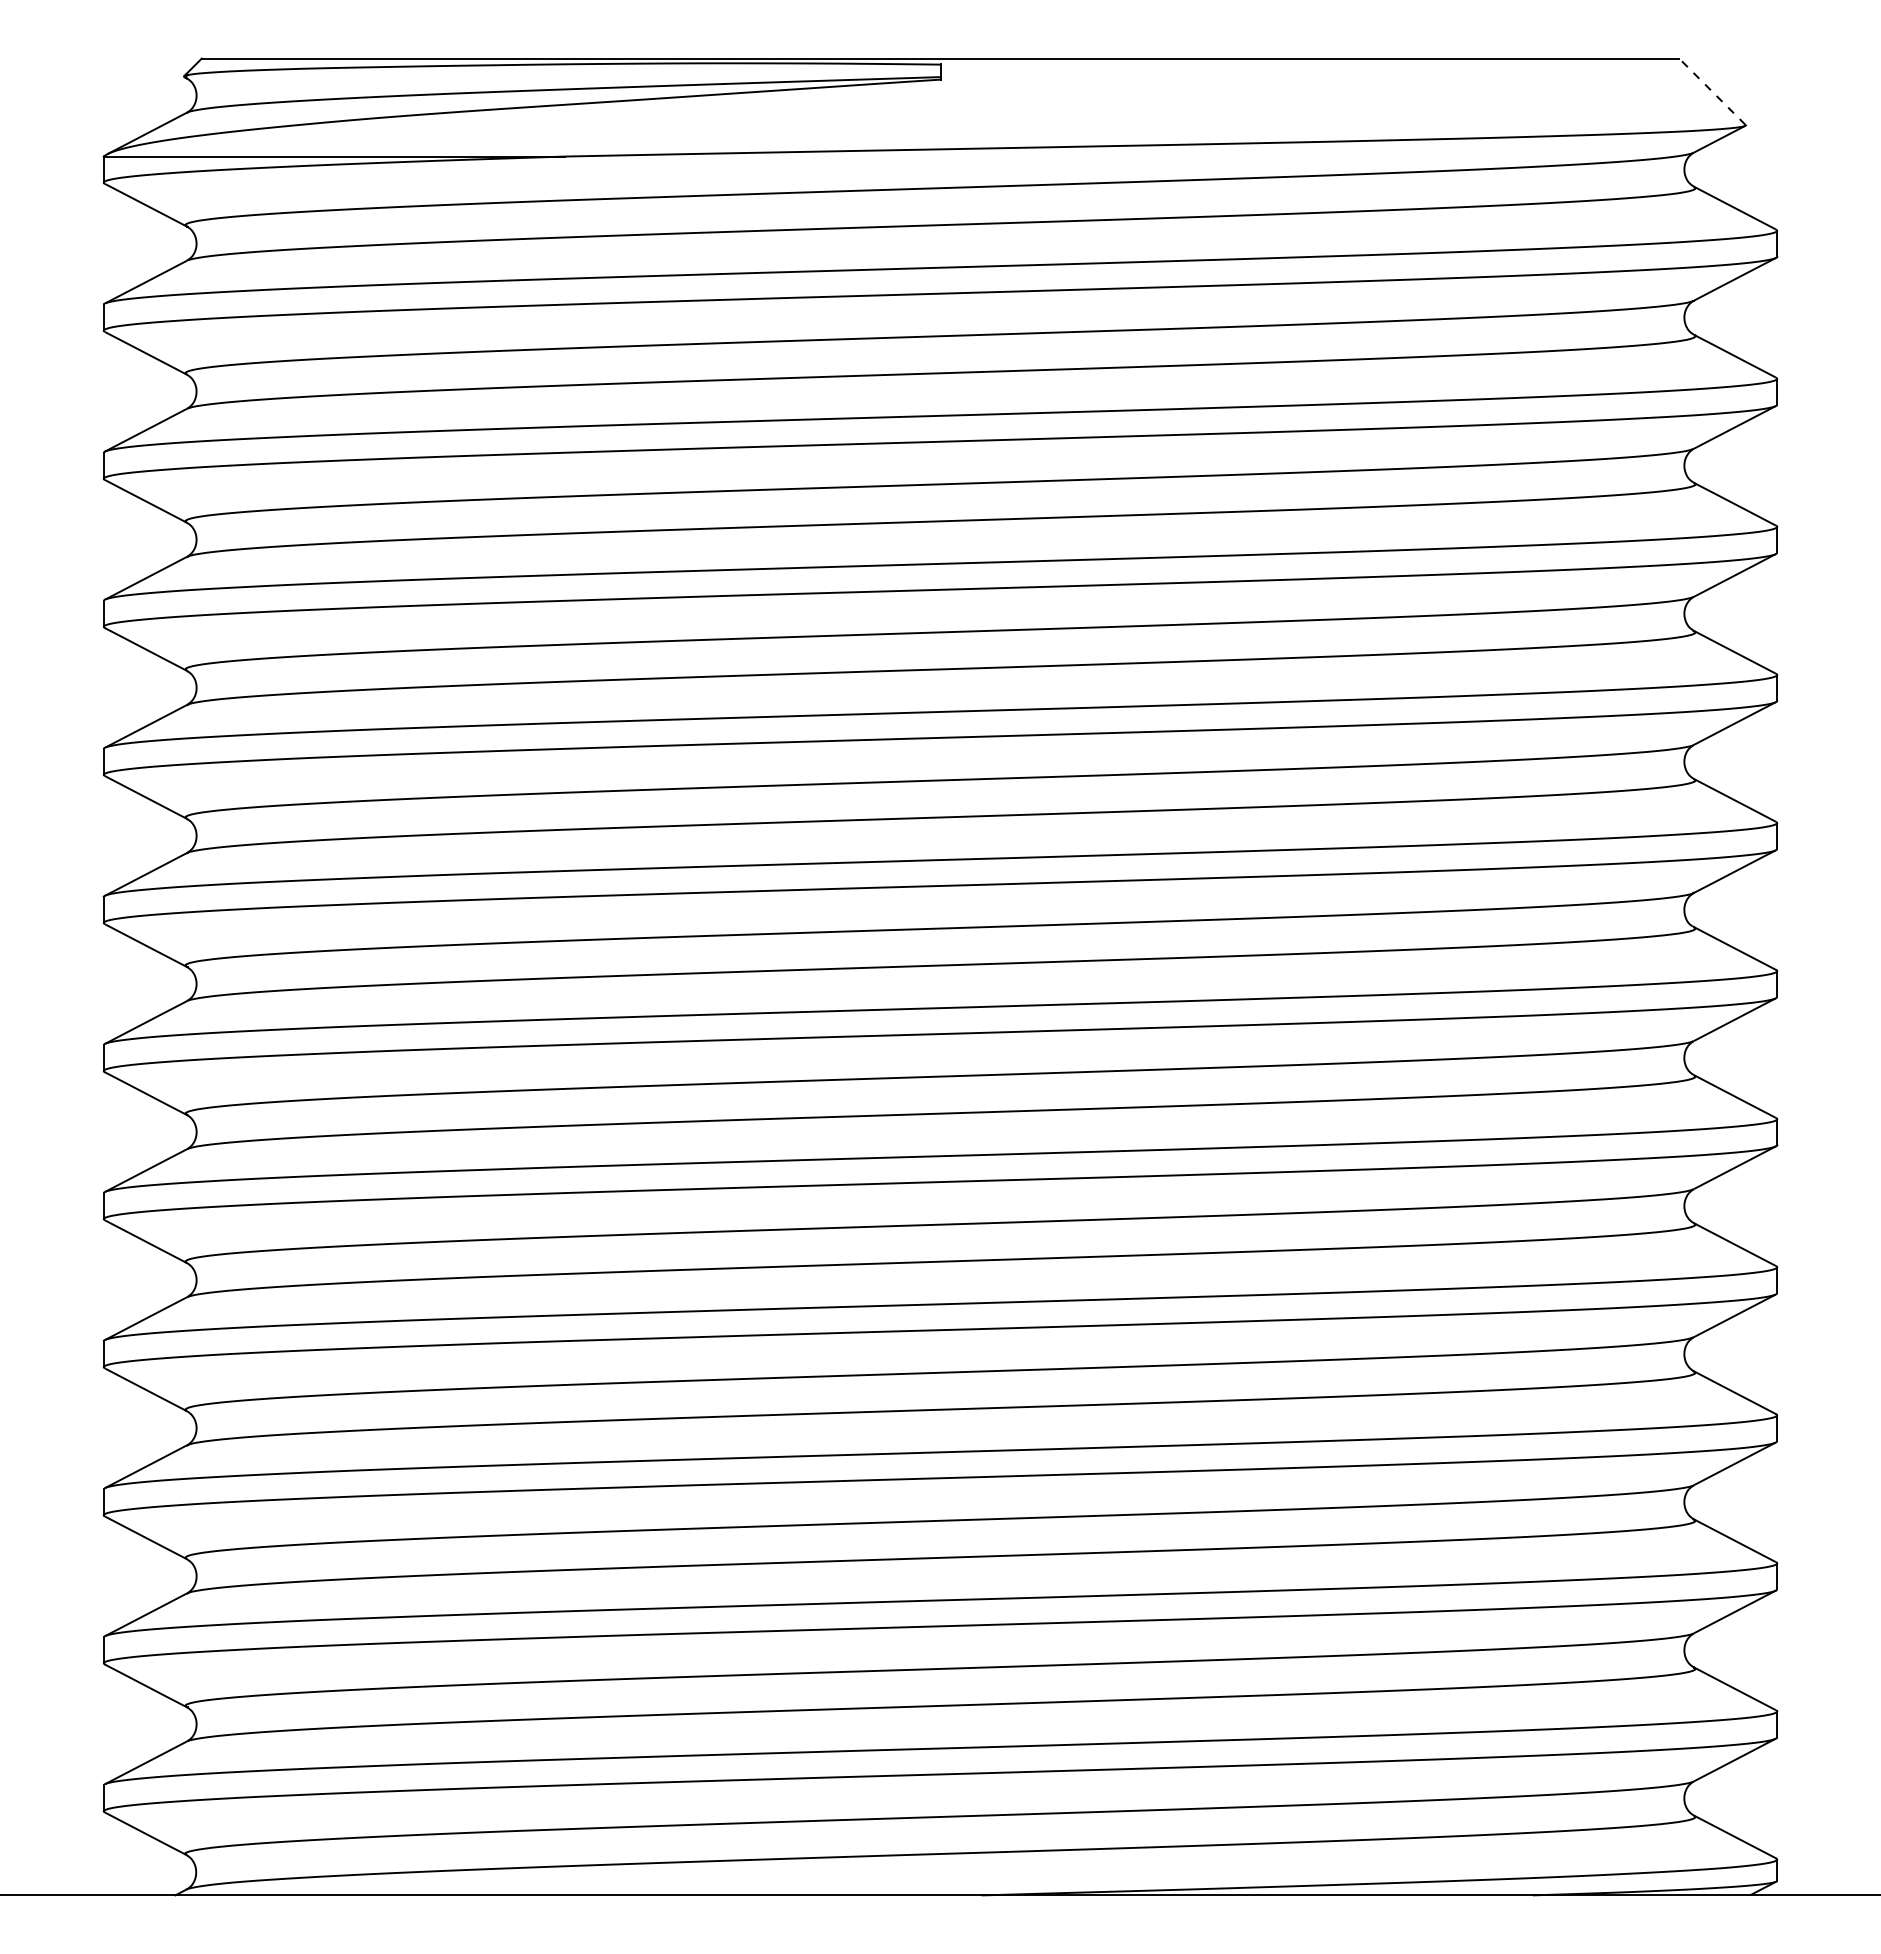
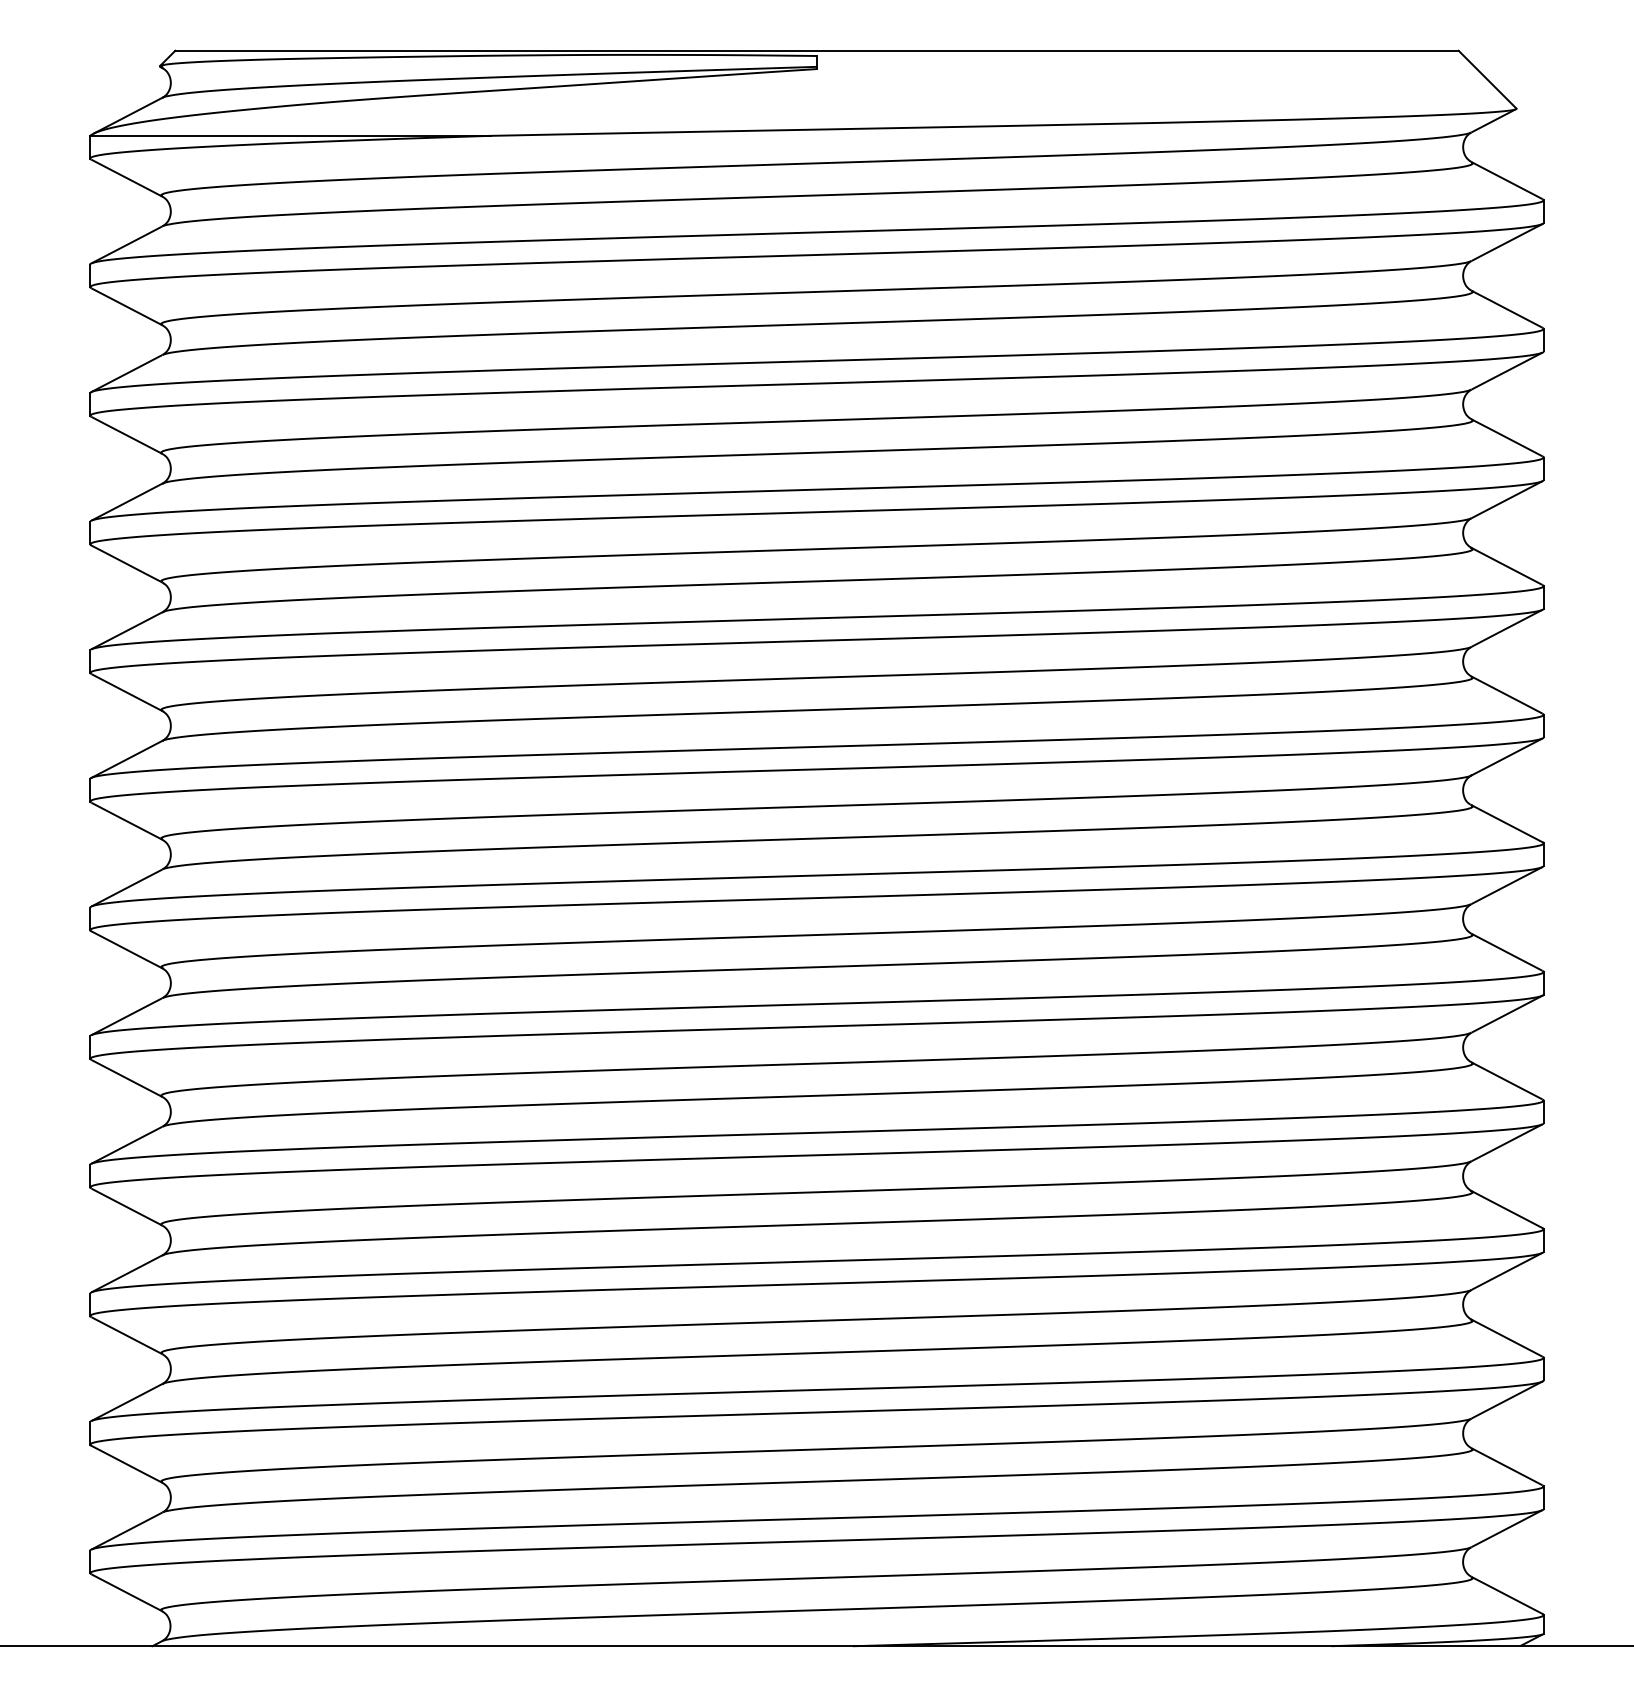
line: (1712, 91) -> (1487, 79), dashed -> solid

